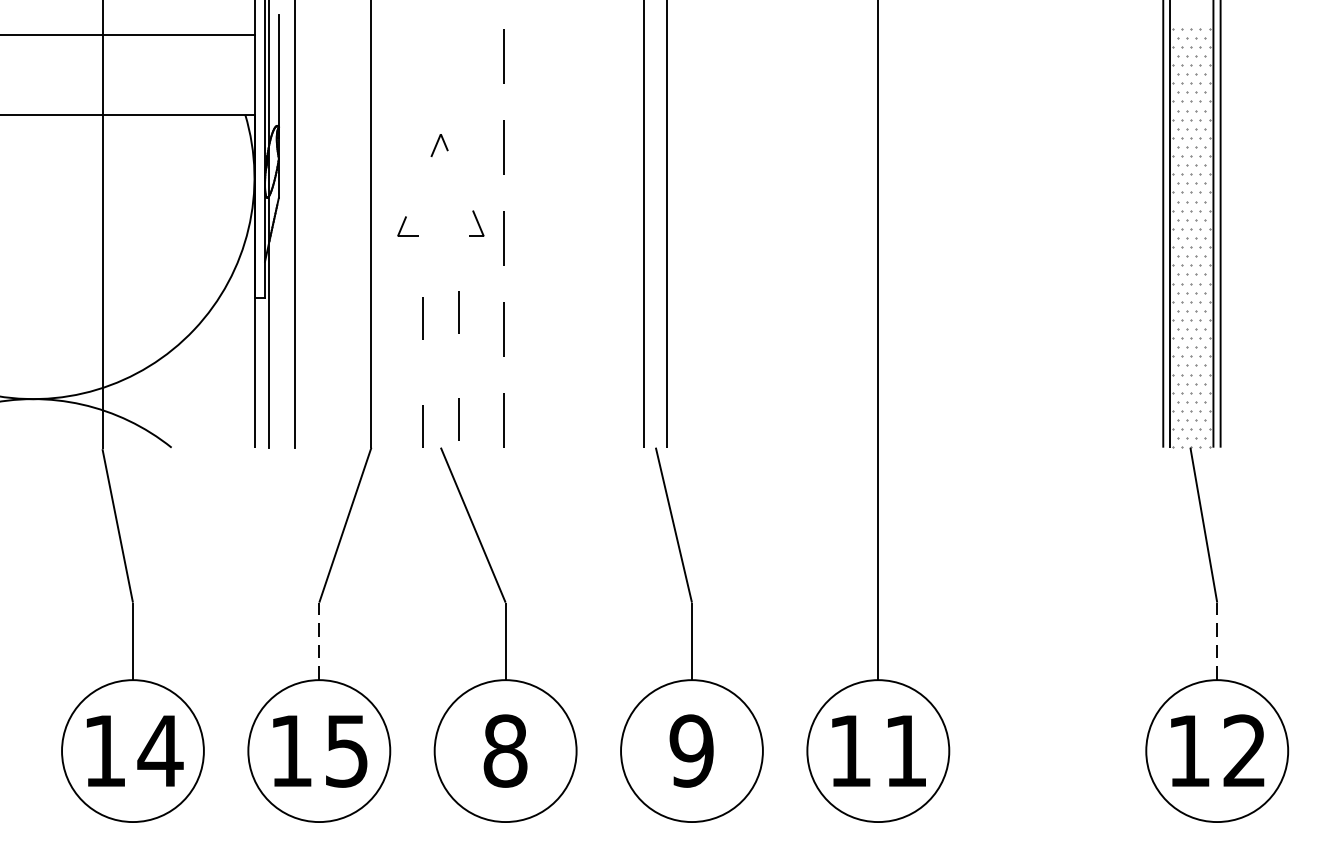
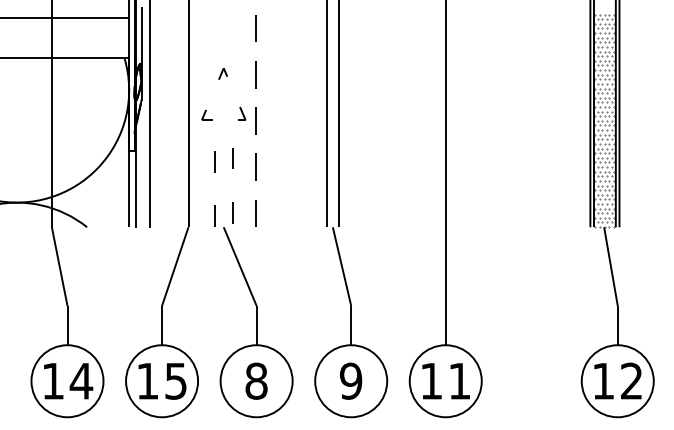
line: (320, 641) -> (162, 325), dashed -> solid
line: (1216, 641) -> (617, 325), dashed -> solid

